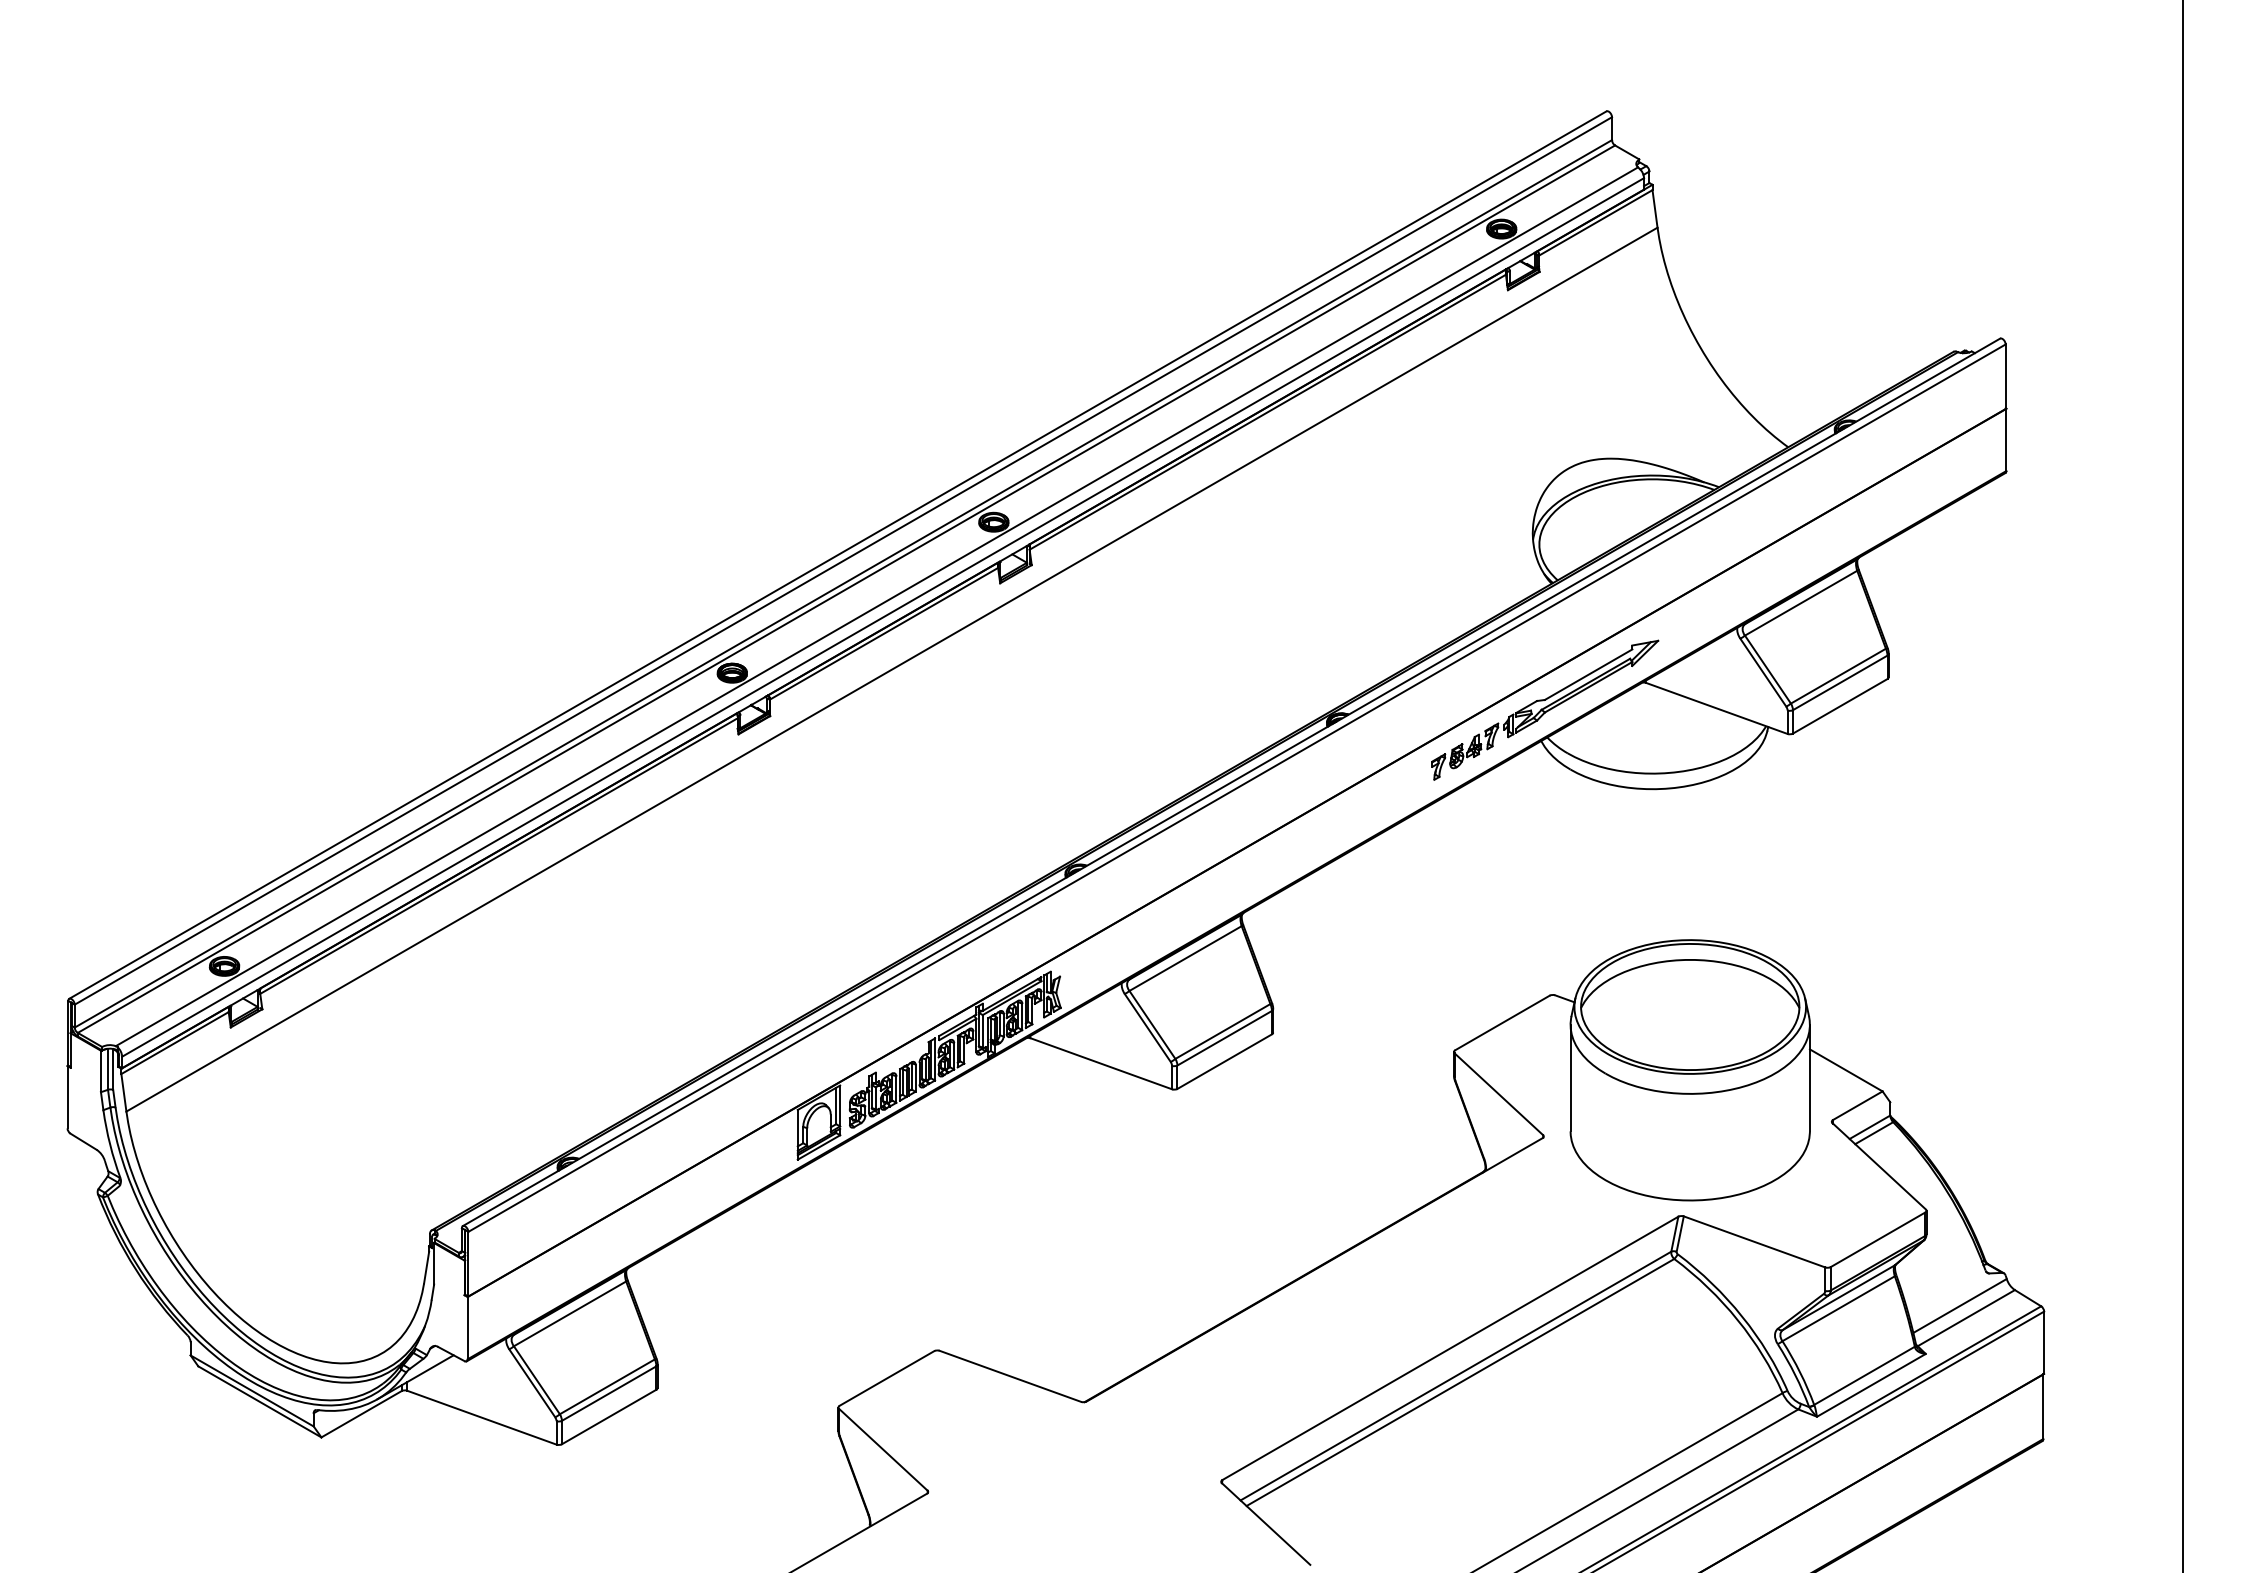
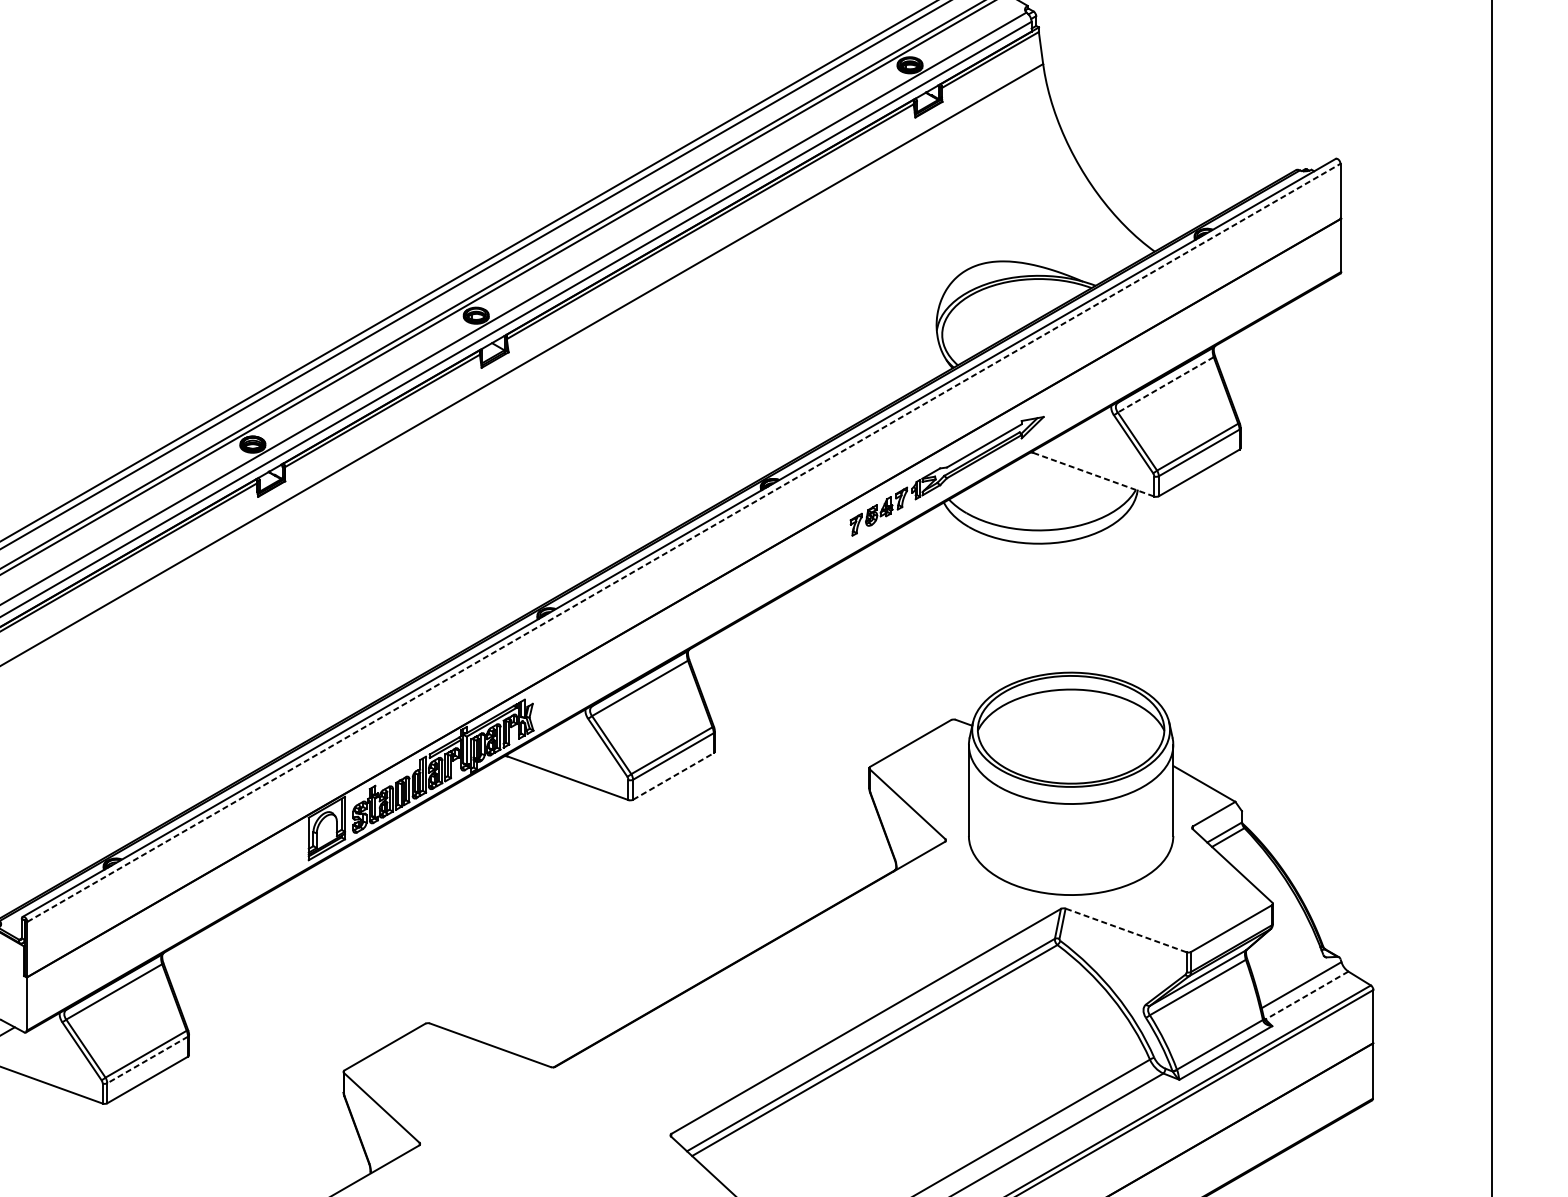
line: (1801, 603) -> (1166, 385), solid -> dashed
line: (1717, 708) -> (1094, 474), solid -> dashed
line: (1237, 788) -> (684, 543), solid -> dashed
line: (1224, 1061) -> (673, 776), solid -> dashed
line: (1754, 1241) -> (1125, 930), solid -> dashed
line: (1965, 1318) -> (1306, 995), solid -> dashed
line: (609, 1393) -> (147, 1059), solid -> dashed

